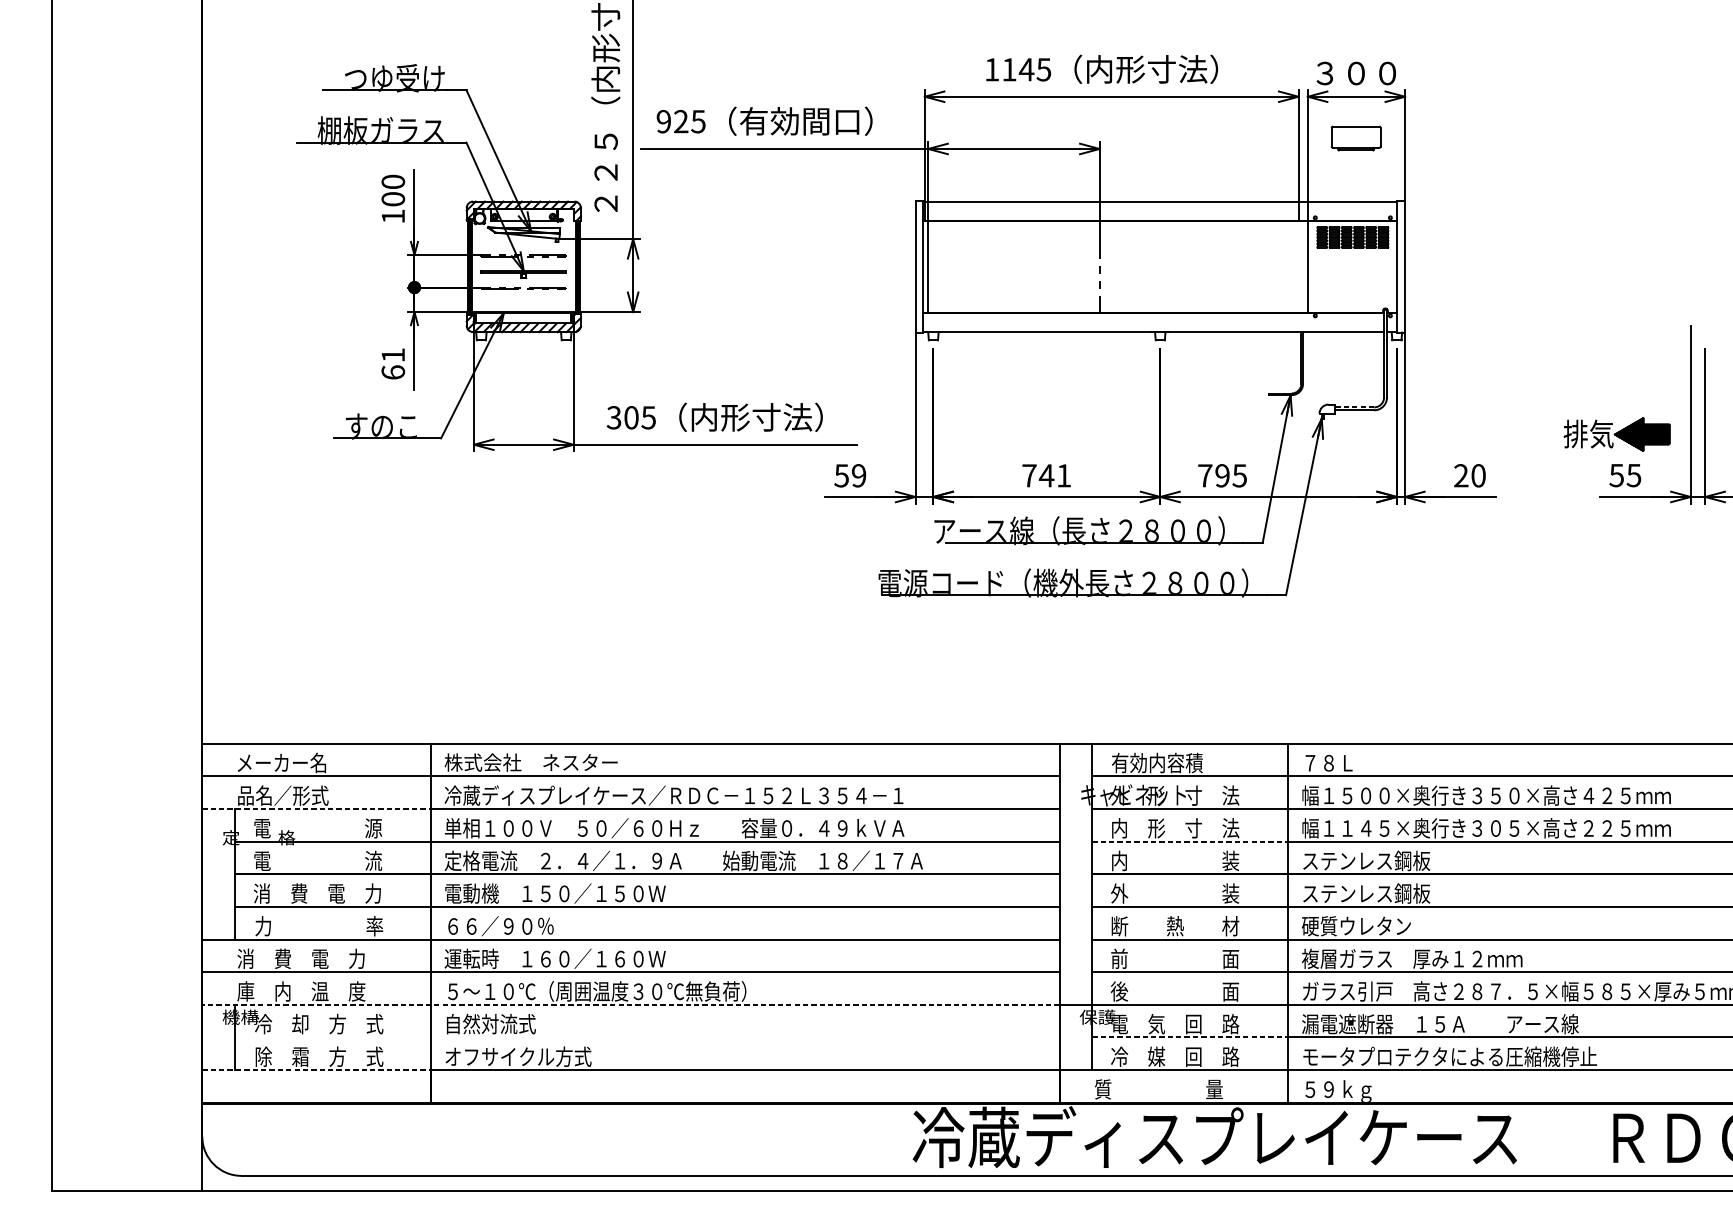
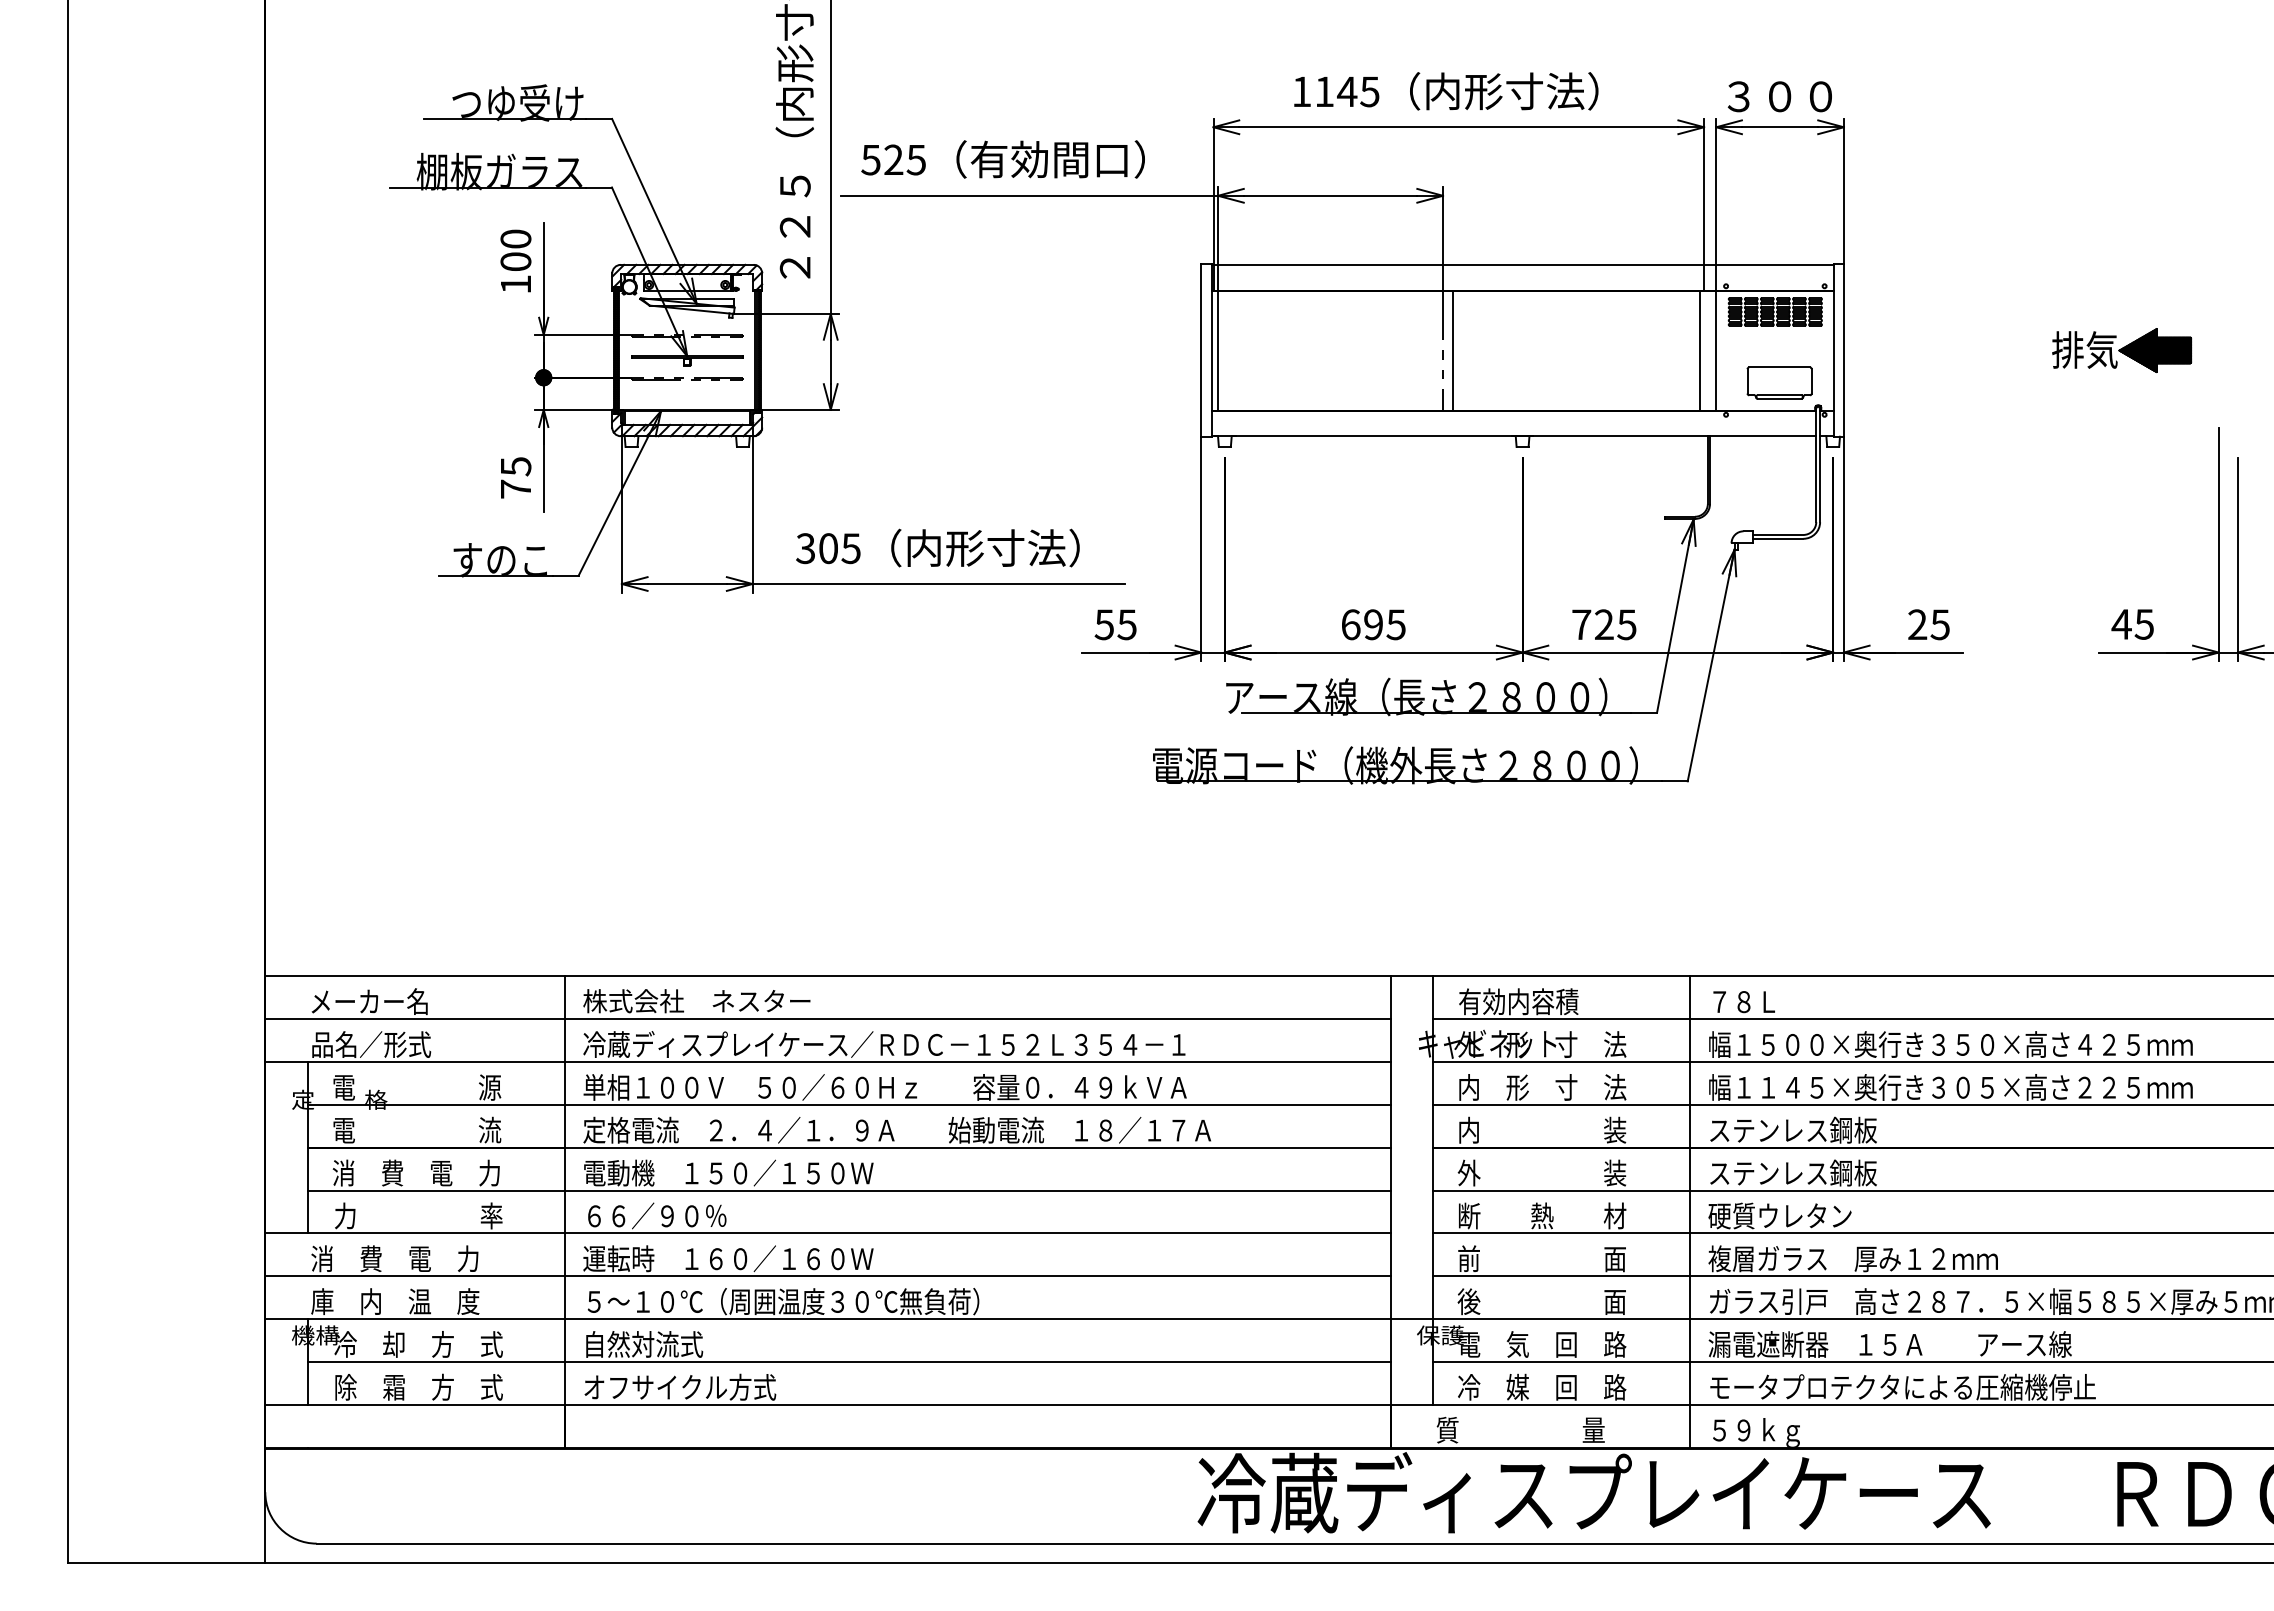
text: (663, 121) -> (870, 159), 925 -> 525
part: (1356, 138) -> (1779, 382), moved
line: (1106, 266) -> (1452, 350), added
line: (1295, 266) -> (1700, 350), added
text: (392, 363) -> (515, 477), 61 -> 75
line: (1354, 407) -> (1777, 534), dashed -> solid
part: (1617, 434) -> (2122, 350), moved
text: (858, 475) -> (1126, 624), 59 -> 55
text: (1046, 475) -> (1373, 624), 741 -> 695
text: (1222, 475) -> (1604, 624), 795 -> 725
text: (1477, 475) -> (1939, 624), 20 -> 25
text: (1616, 475) -> (2121, 624), 55 -> 45
line: (316, 809) -> (415, 1062), dashed -> solid
line: (1189, 841) -> (1561, 1104), dashed -> solid
line: (630, 1005) -> (827, 1319), dashed -> solid
line: (647, 1037) -> (849, 1361), added
line: (1189, 1037) -> (1561, 1361), dashed -> solid
line: (316, 1069) -> (415, 1404), dashed -> solid

